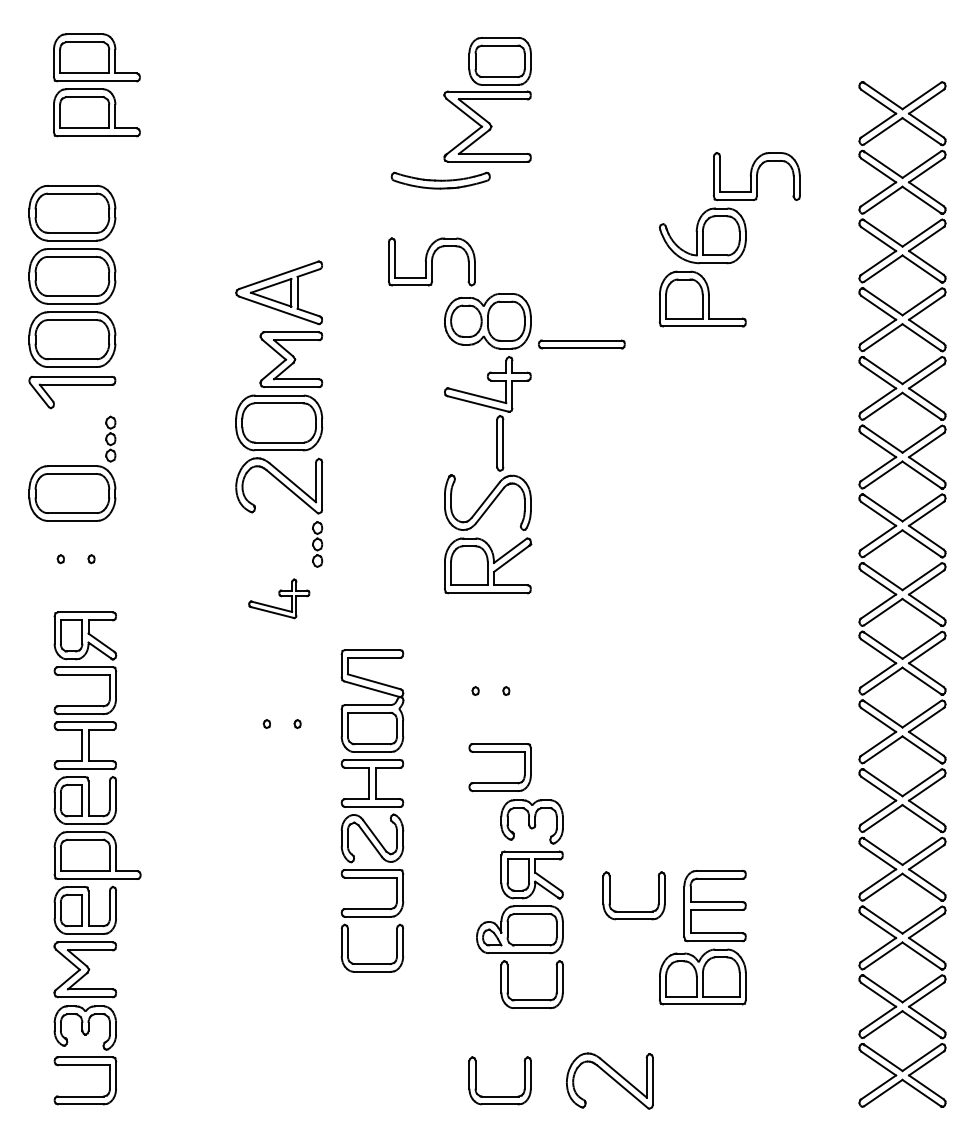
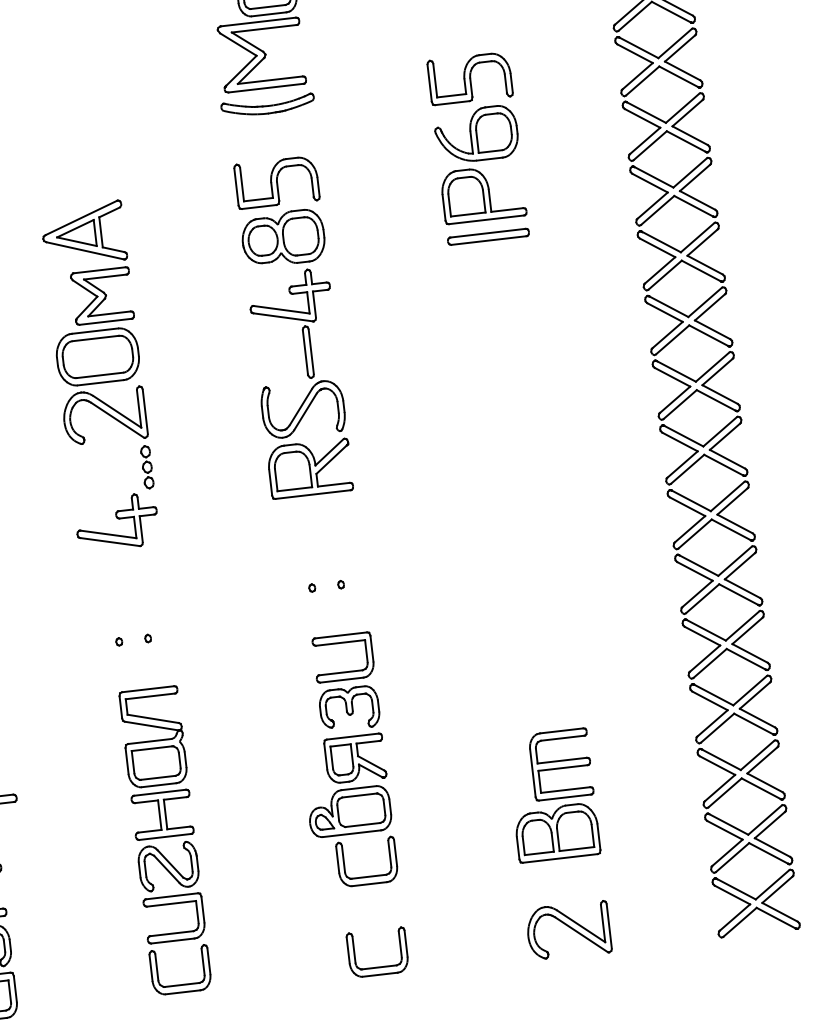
part: (756, 176) -> (469, 78), moved
part: (440, 180) -> (267, 105), moved
part: (431, 261) -> (276, 182), moved
part: (581, 344) -> (488, 236), moved
part: (279, 598) -> (117, 522), size x1.43
part: (372, 810) -> (165, 840), moved
part: (519, 904) -> (346, 787), moved
part: (633, 911) -> (484, 778), removed
part: (609, 1080) -> (568, 930), moved

